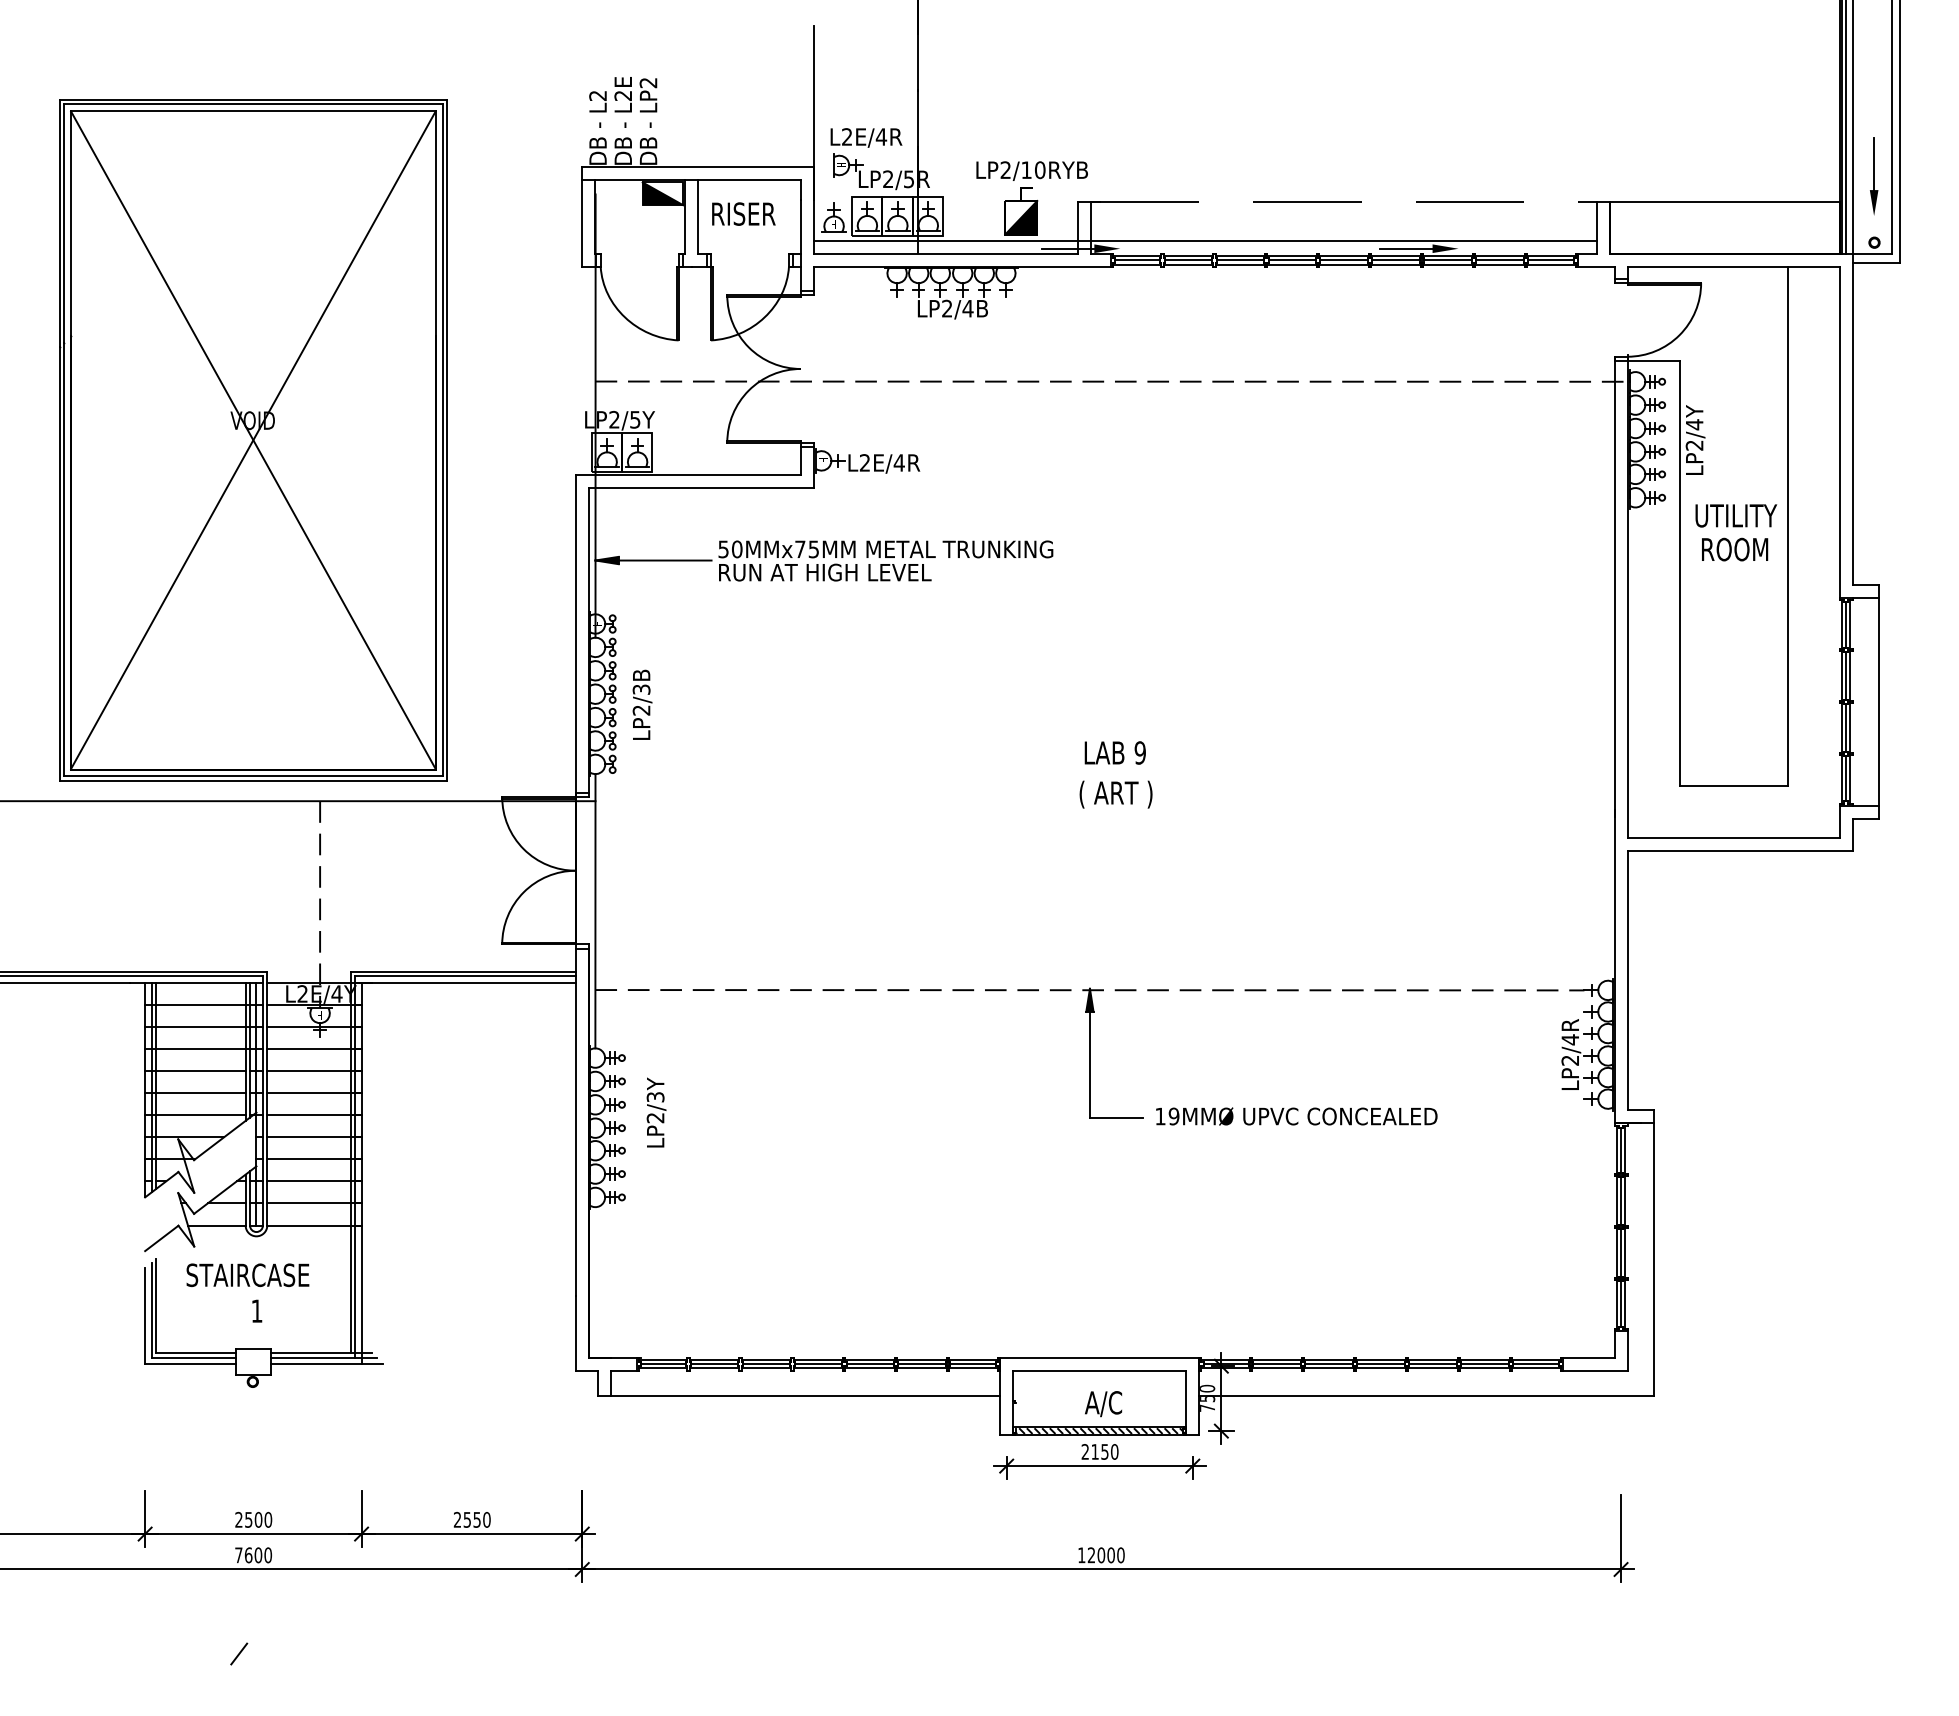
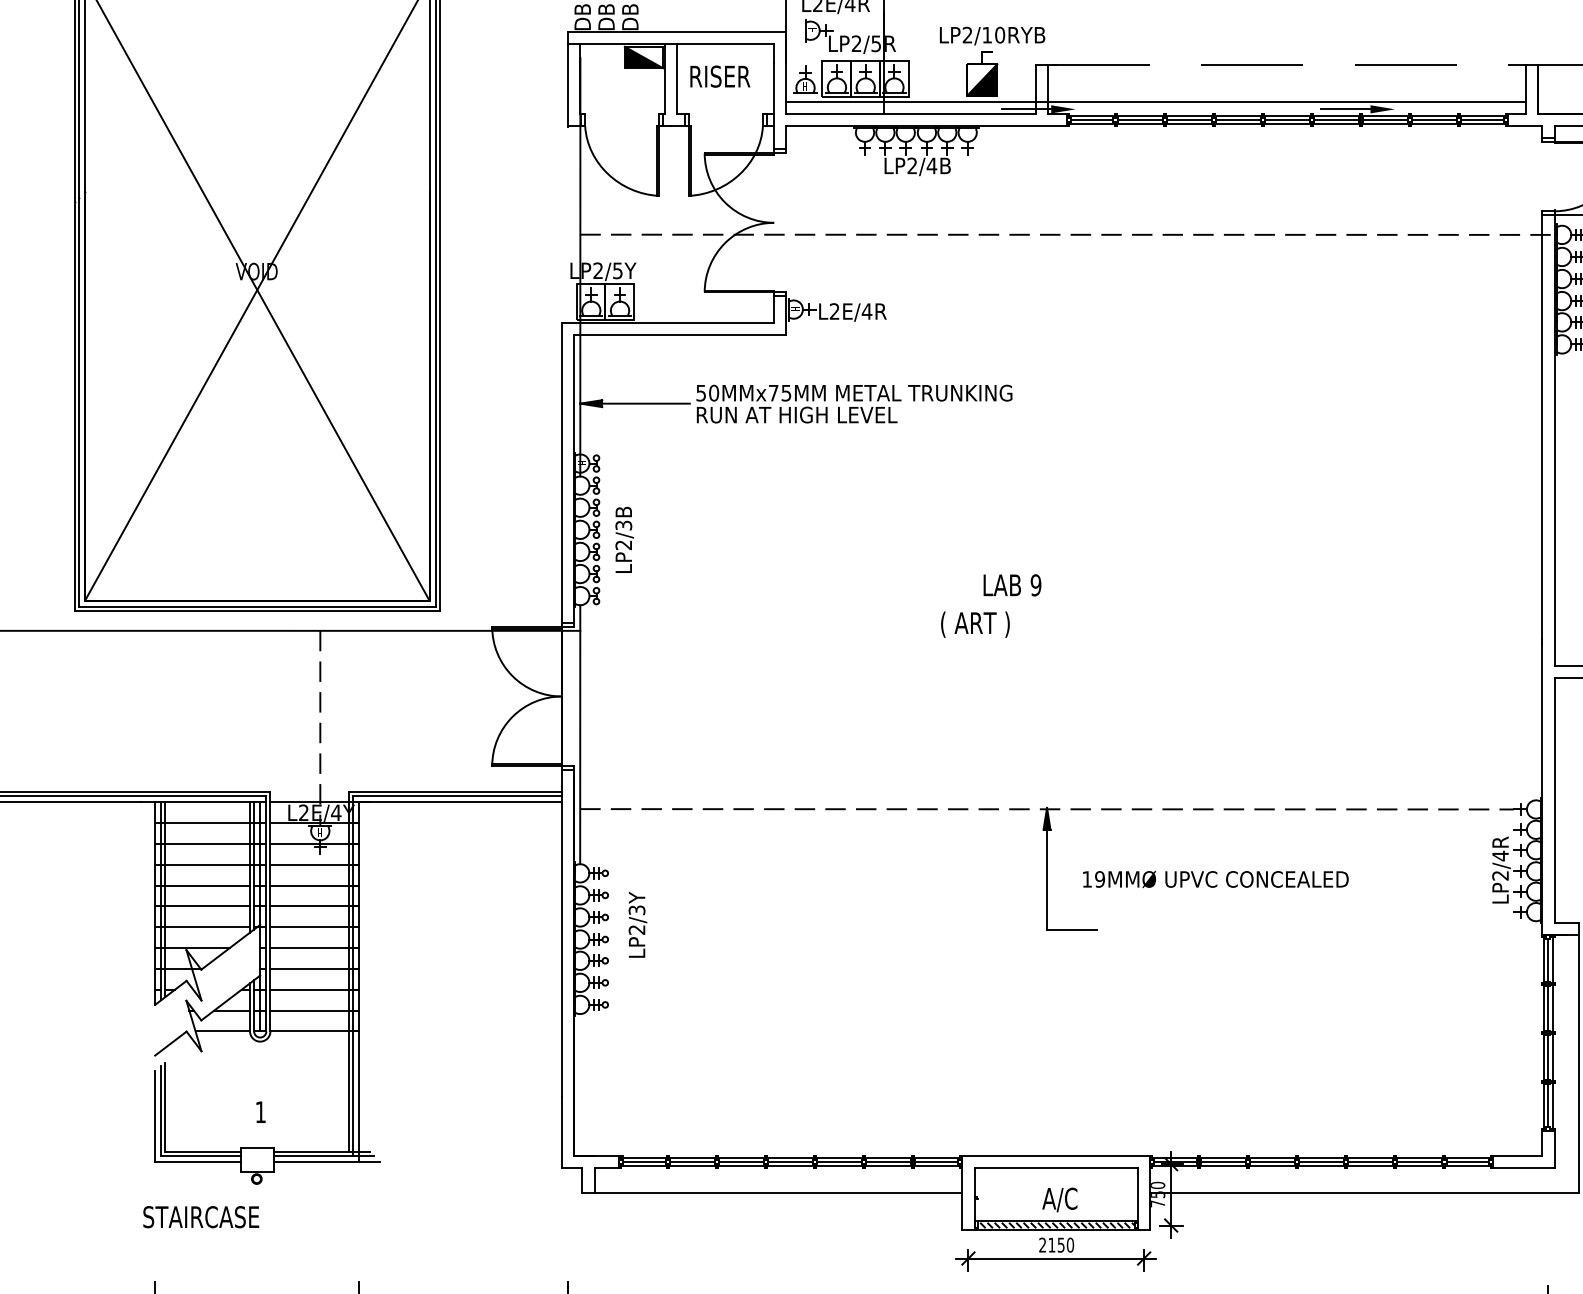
text: (1114, 752) -> (1011, 584), moved
text: (1115, 794) -> (974, 624), moved
text: (1296, 1116) -> (1215, 879), moved
text: (247, 1275) -> (200, 1217), moved

